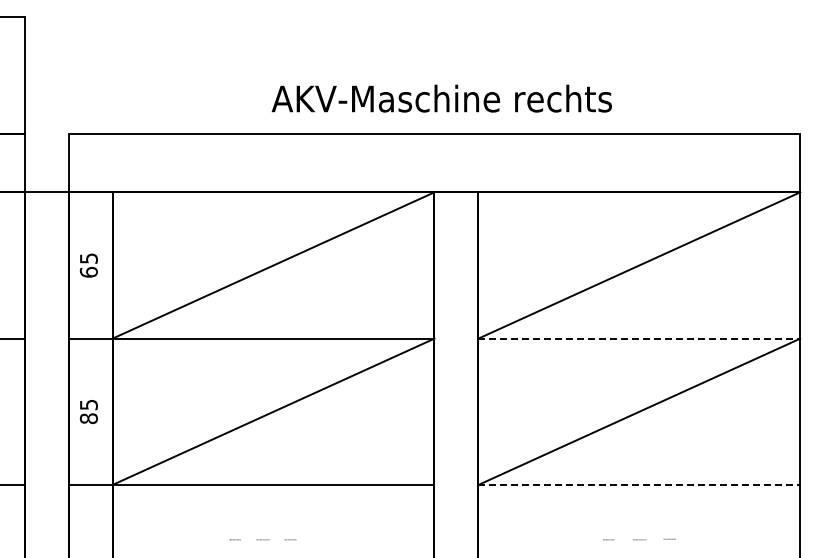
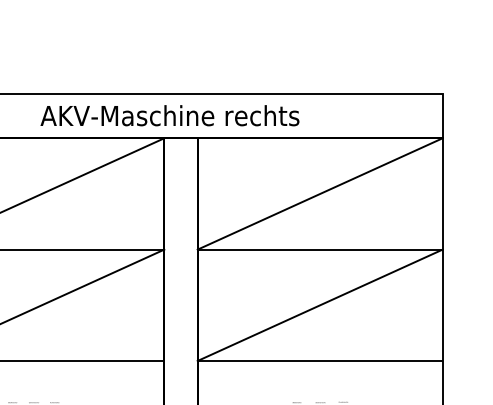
text: (441, 98) -> (169, 115), moved
line: (639, 338) -> (320, 249), dashed -> solid
line: (639, 484) -> (320, 360), dashed -> solid

